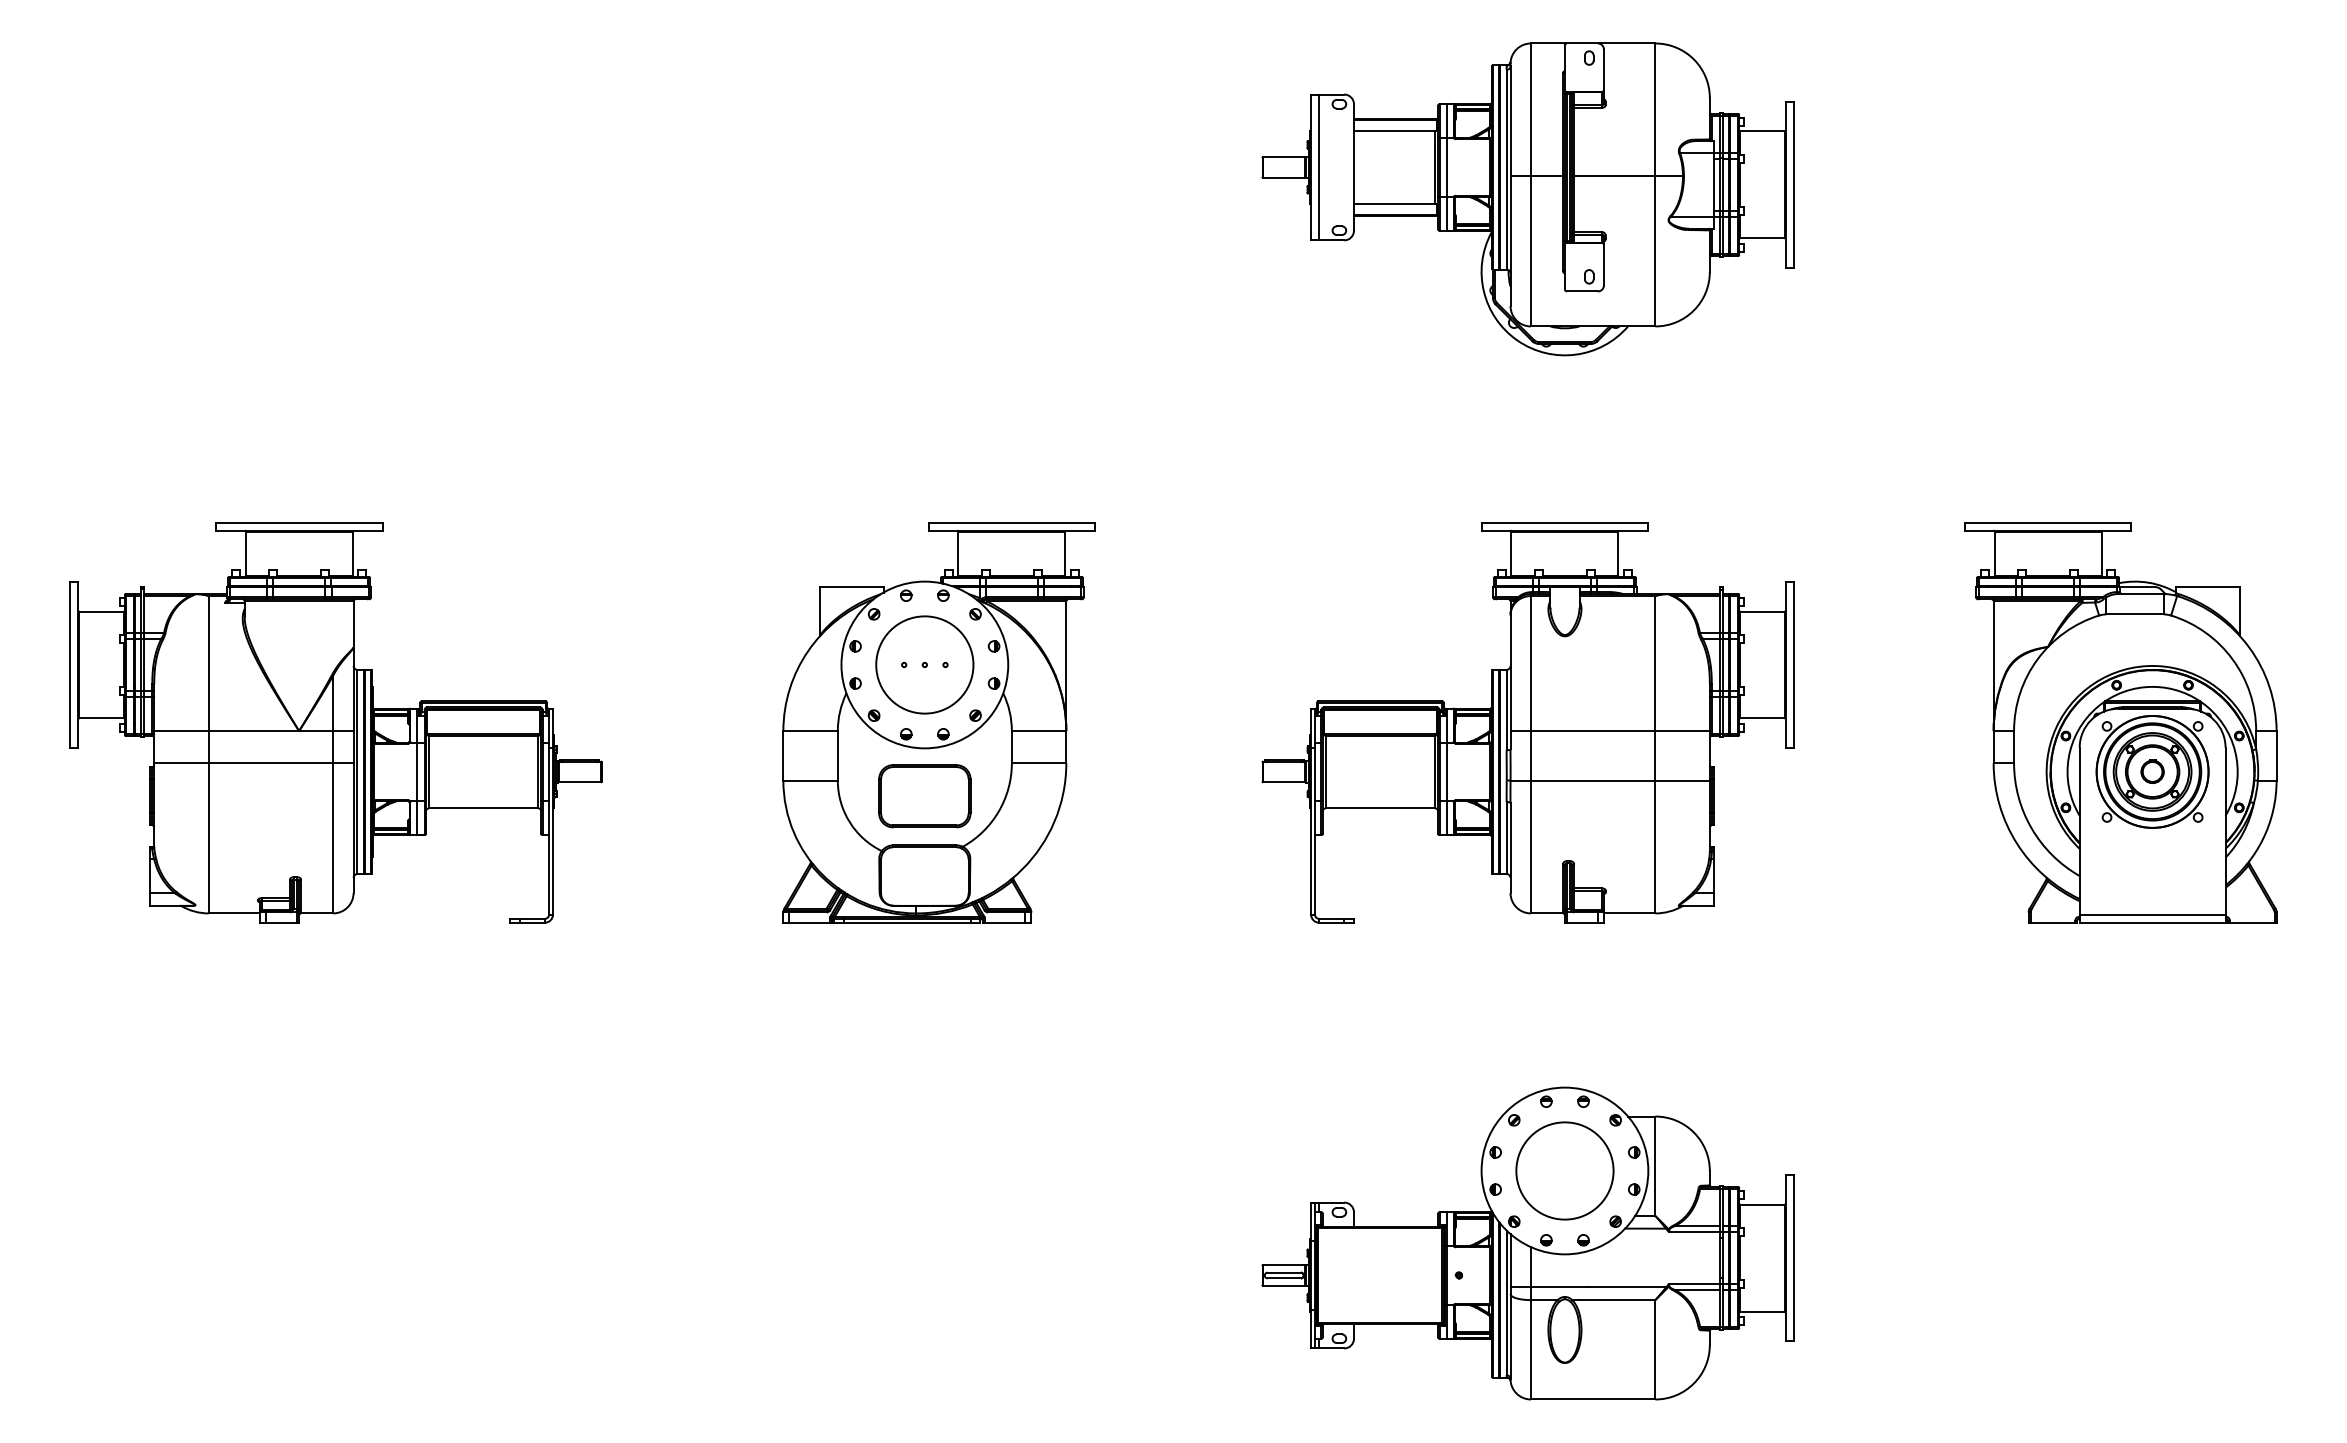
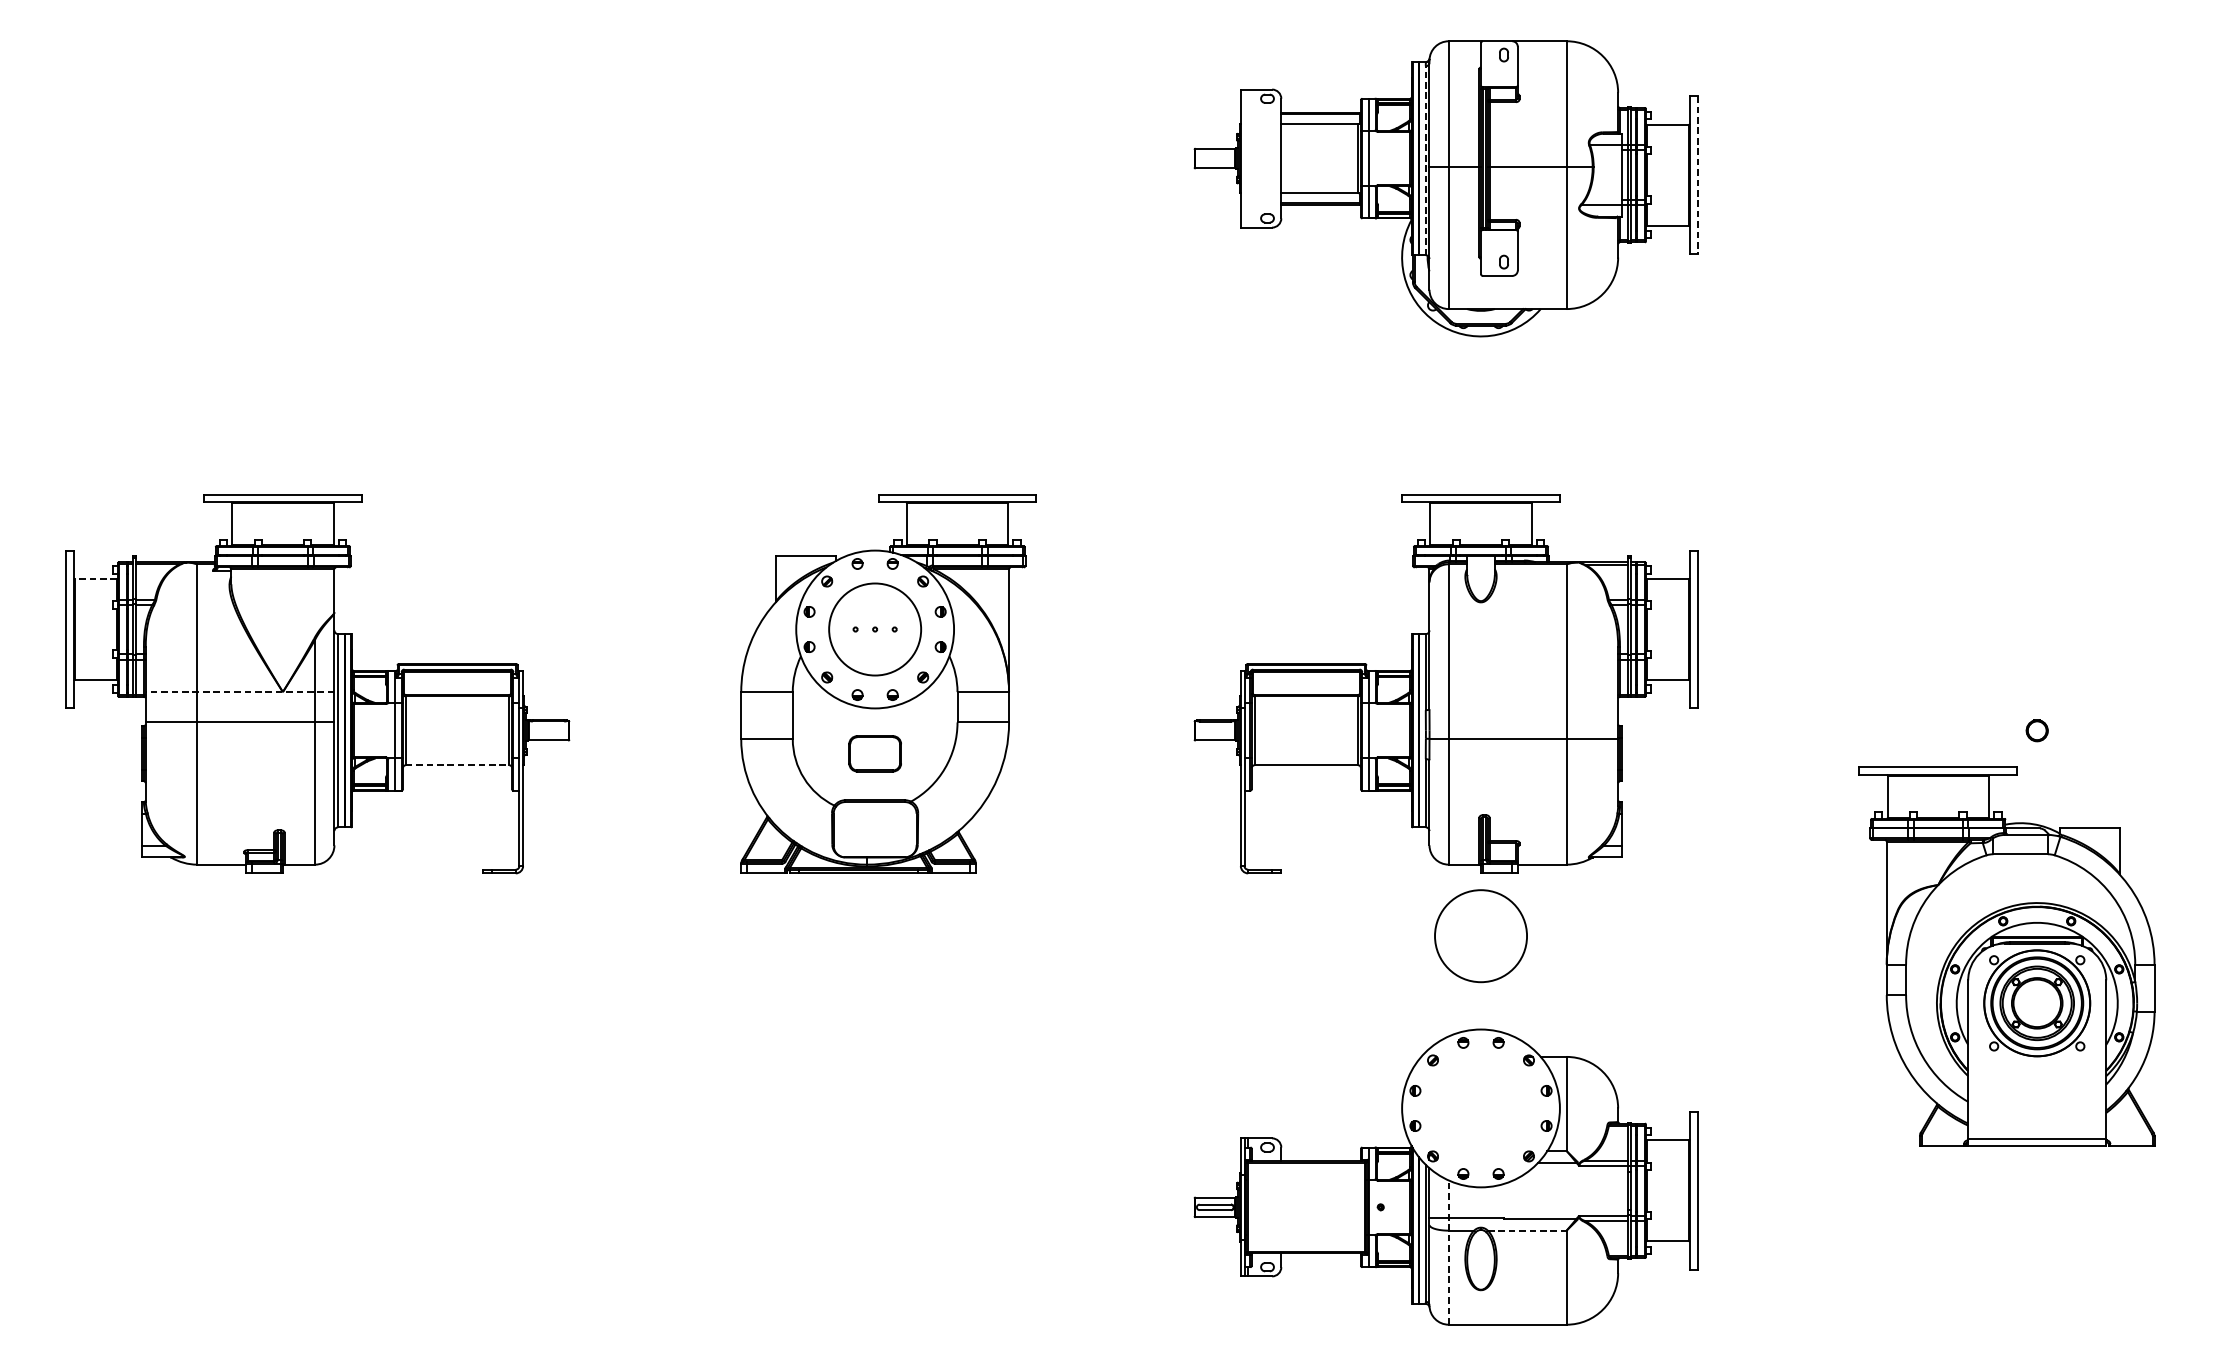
line: (1318, 167) -> (1247, 158), removed
line: (1506, 169) -> (1425, 160), solid -> dashed
line: (1793, 185) -> (1697, 175), solid -> dashed
line: (101, 611) -> (95, 578), solid -> dashed
part: (2120, 722) -> (2006, 956), moved
line: (253, 731) -> (239, 692), solid -> dashed
line: (1609, 731) -> (1523, 692), removed
part: (924, 796) -> (874, 753), size x0.6
line: (483, 808) -> (457, 765), solid -> dashed
circle: (1564, 1170) -> (1480, 935), moved
line: (1613, 1300) -> (1526, 1231), solid -> dashed
line: (1530, 1322) -> (1448, 1251), solid -> dashed

